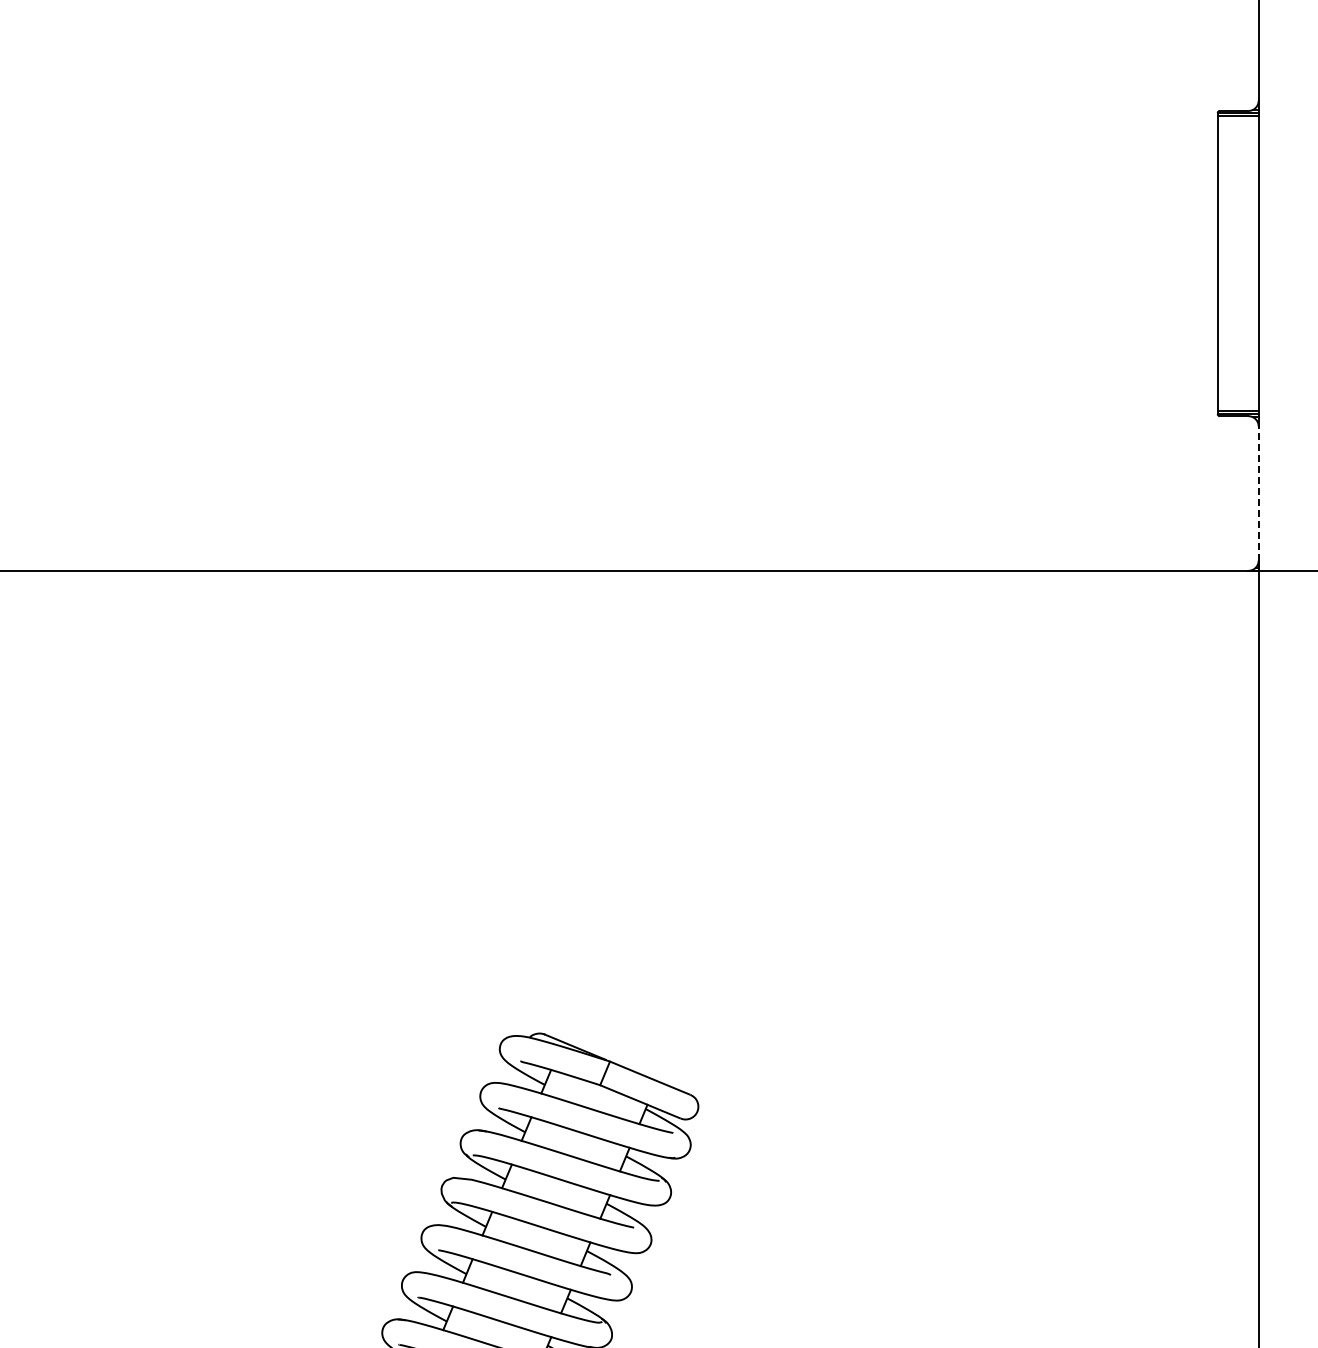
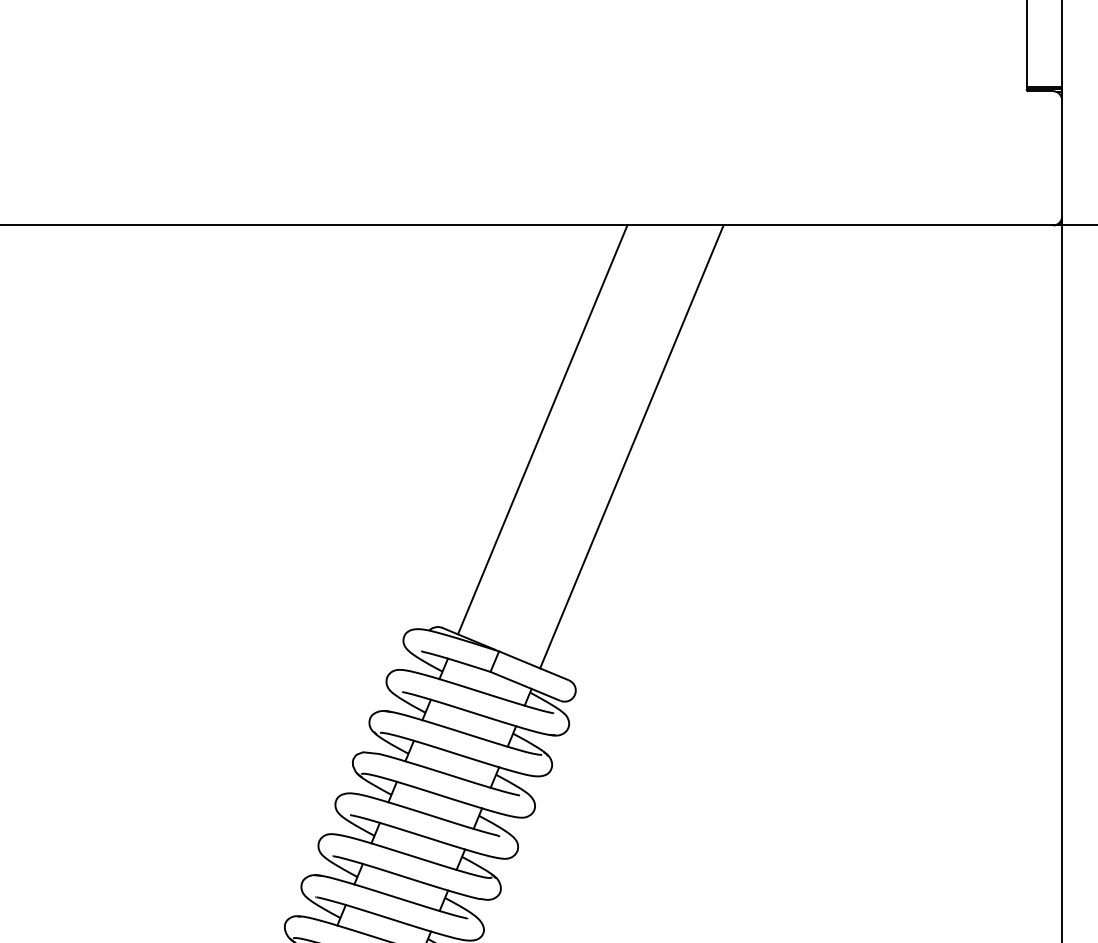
line: (1258, 493) -> (1061, 158), dashed -> solid
line: (659, 805) -> (542, 429), added
line: (762, 825) -> (631, 446), added

